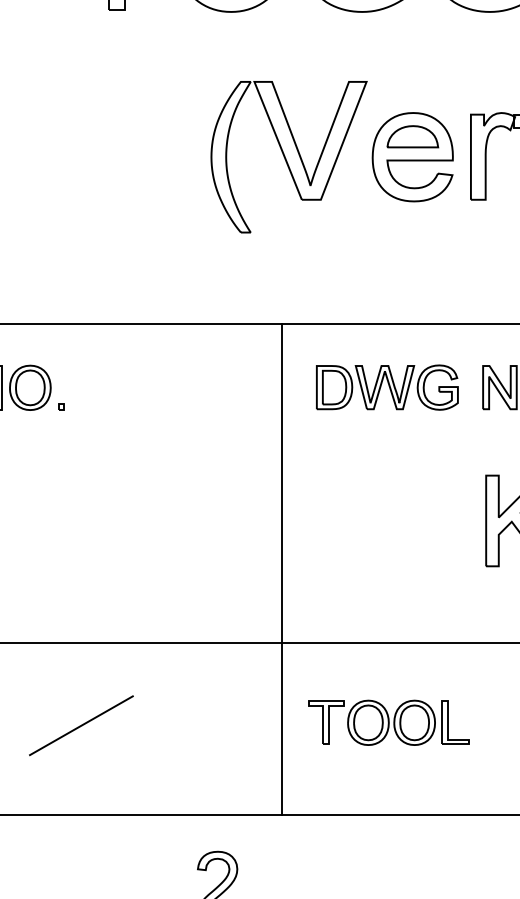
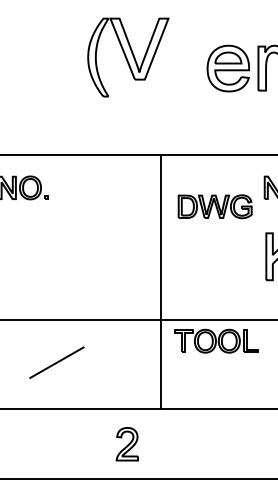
part: (289, 156) -> (128, 57), moved
part: (386, 387) -> (214, 206), moved
part: (389, 721) -> (216, 340), moved

